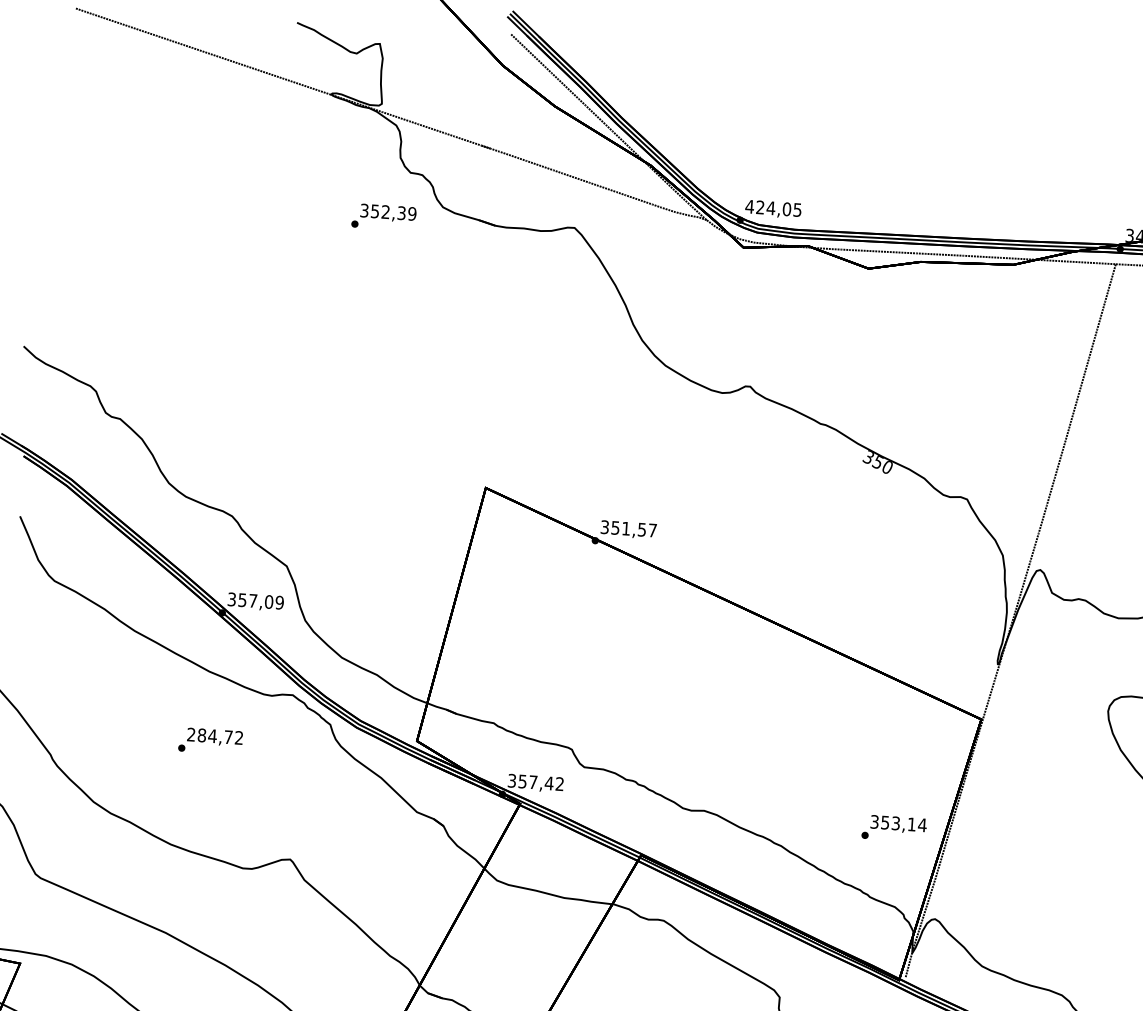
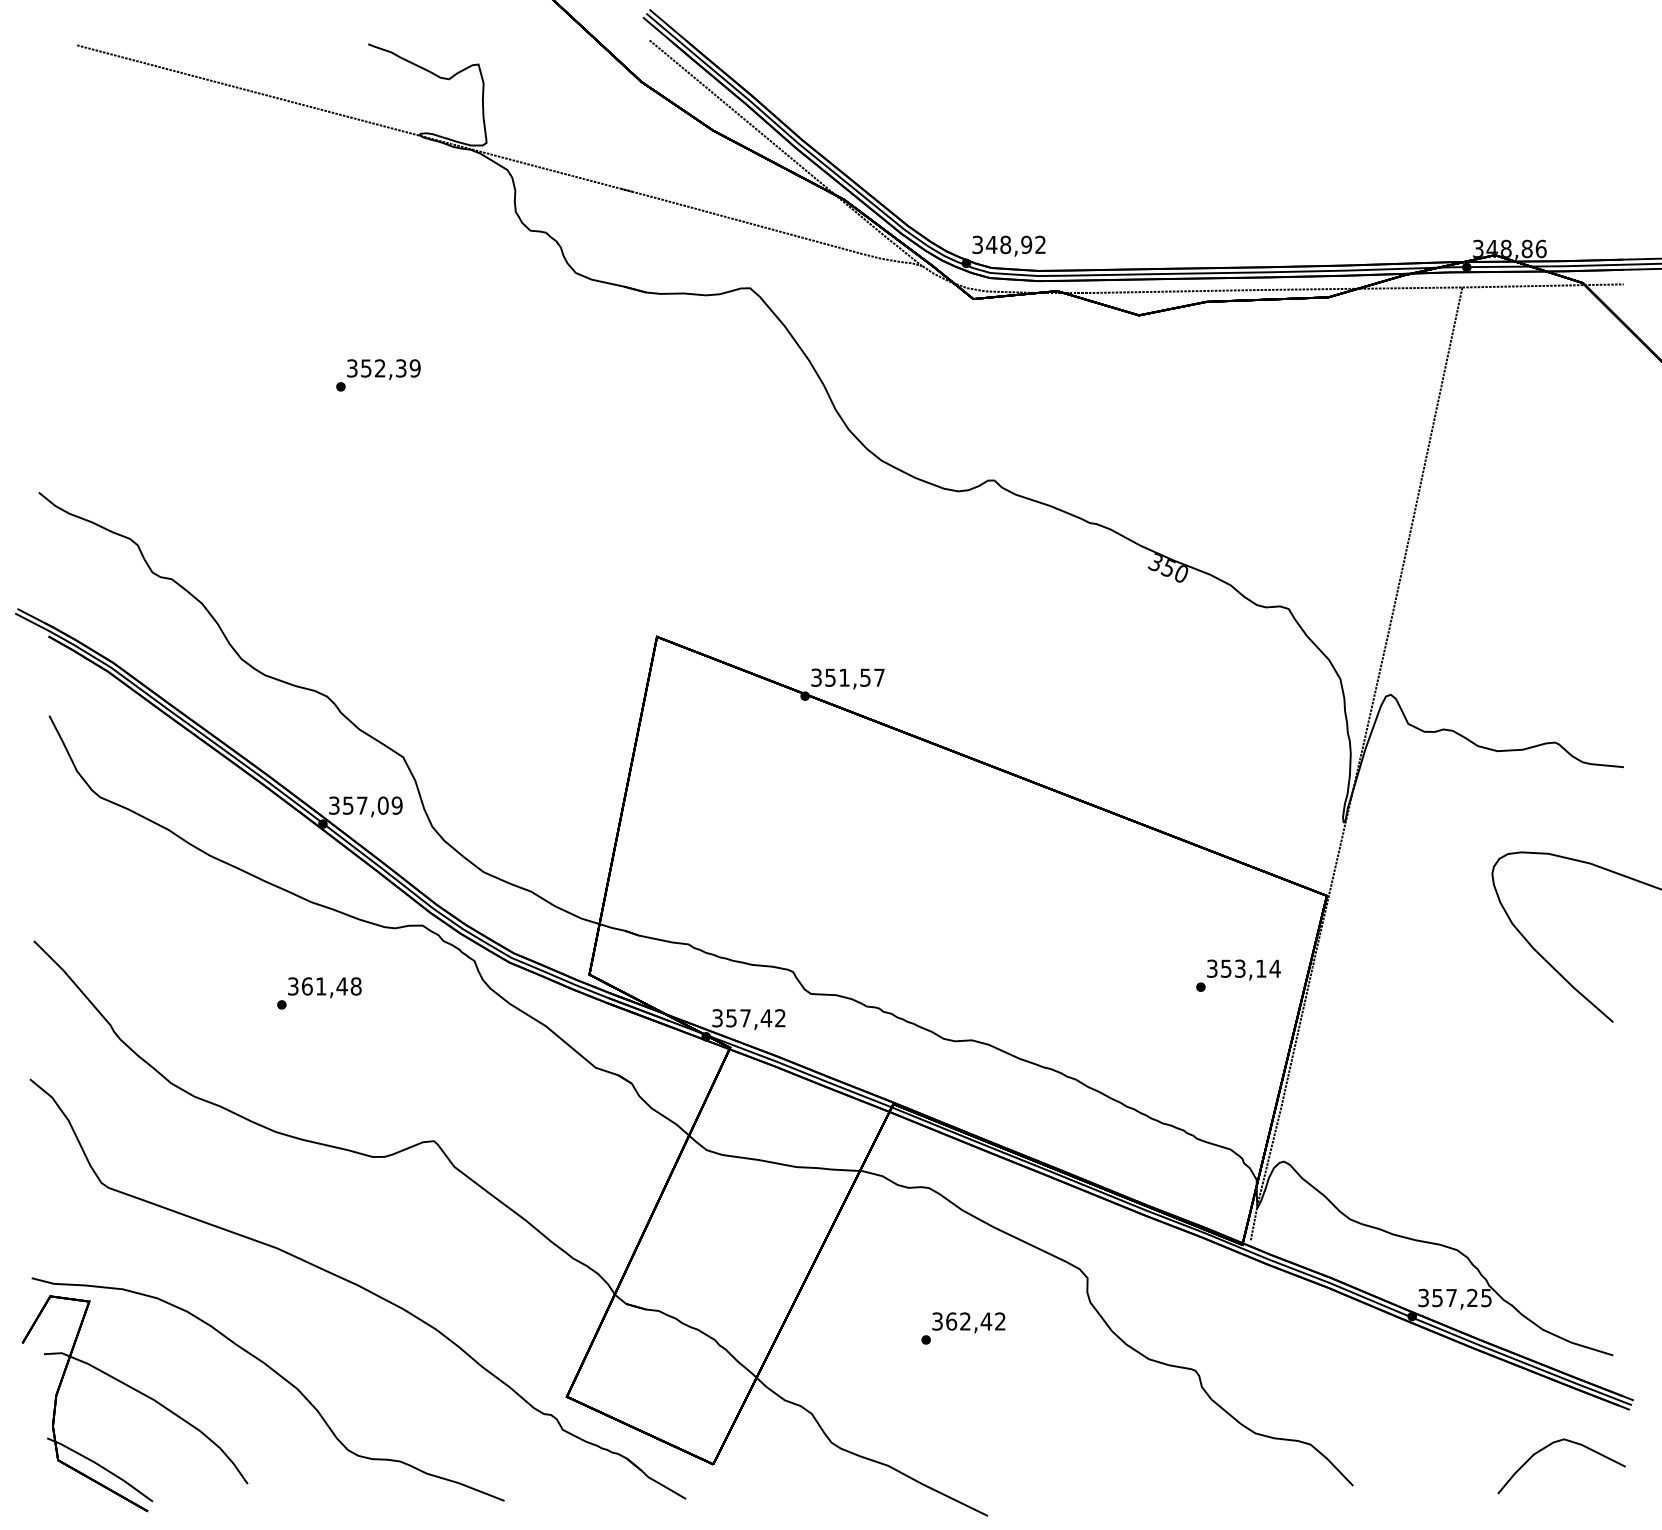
text: (773, 208) -> (1008, 244), 424,05 -> 348,92
text: (384, 217) -> (378, 375), moved
text: (215, 736) -> (324, 986), 284,72 -> 361,48
text: (894, 828) -> (1238, 975), moved

